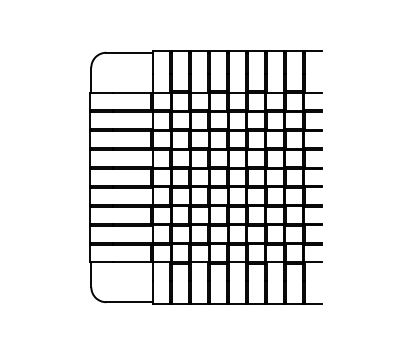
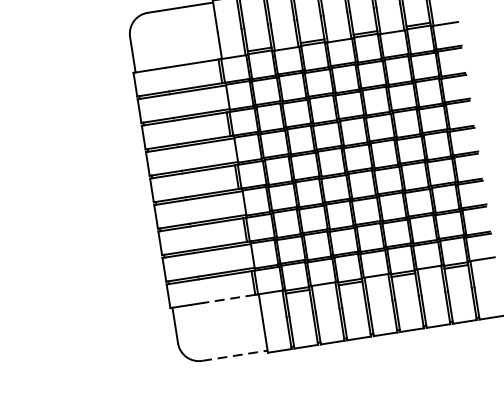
line: (131, 261) -> (228, 298), solid -> dashed
line: (130, 302) -> (236, 355), solid -> dashed

